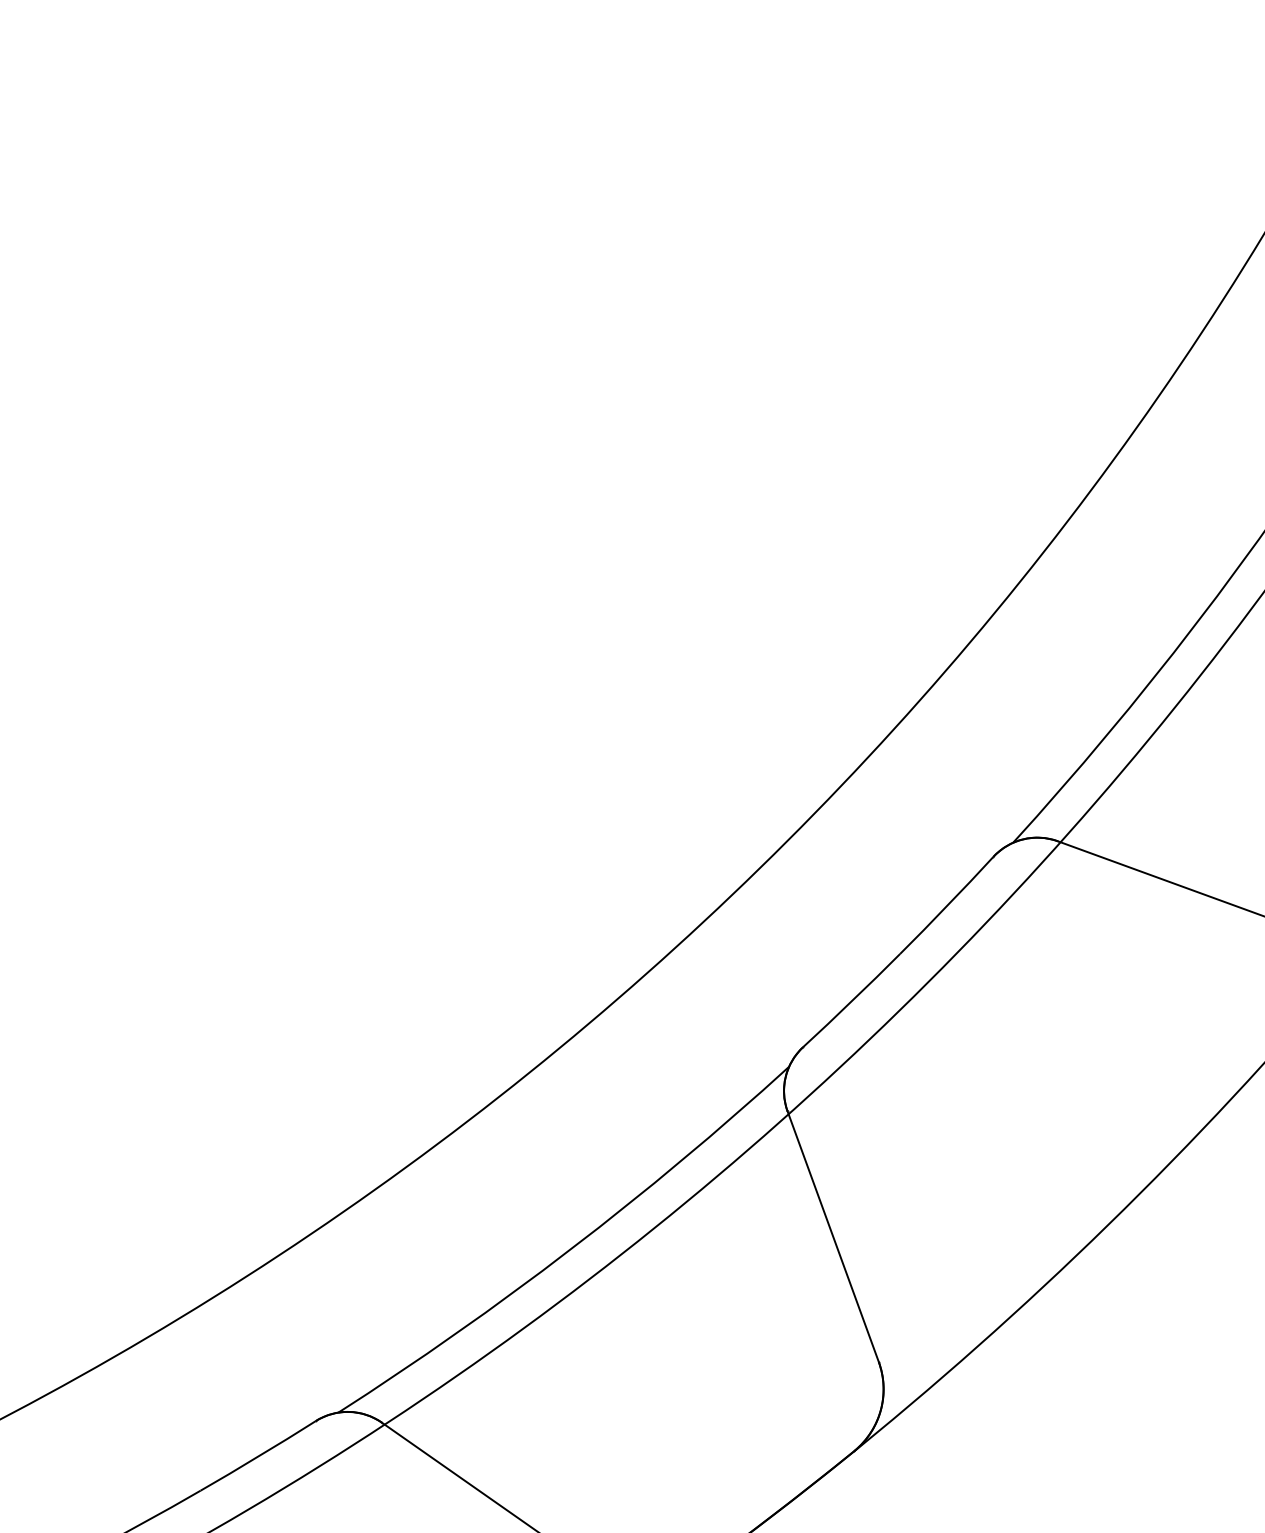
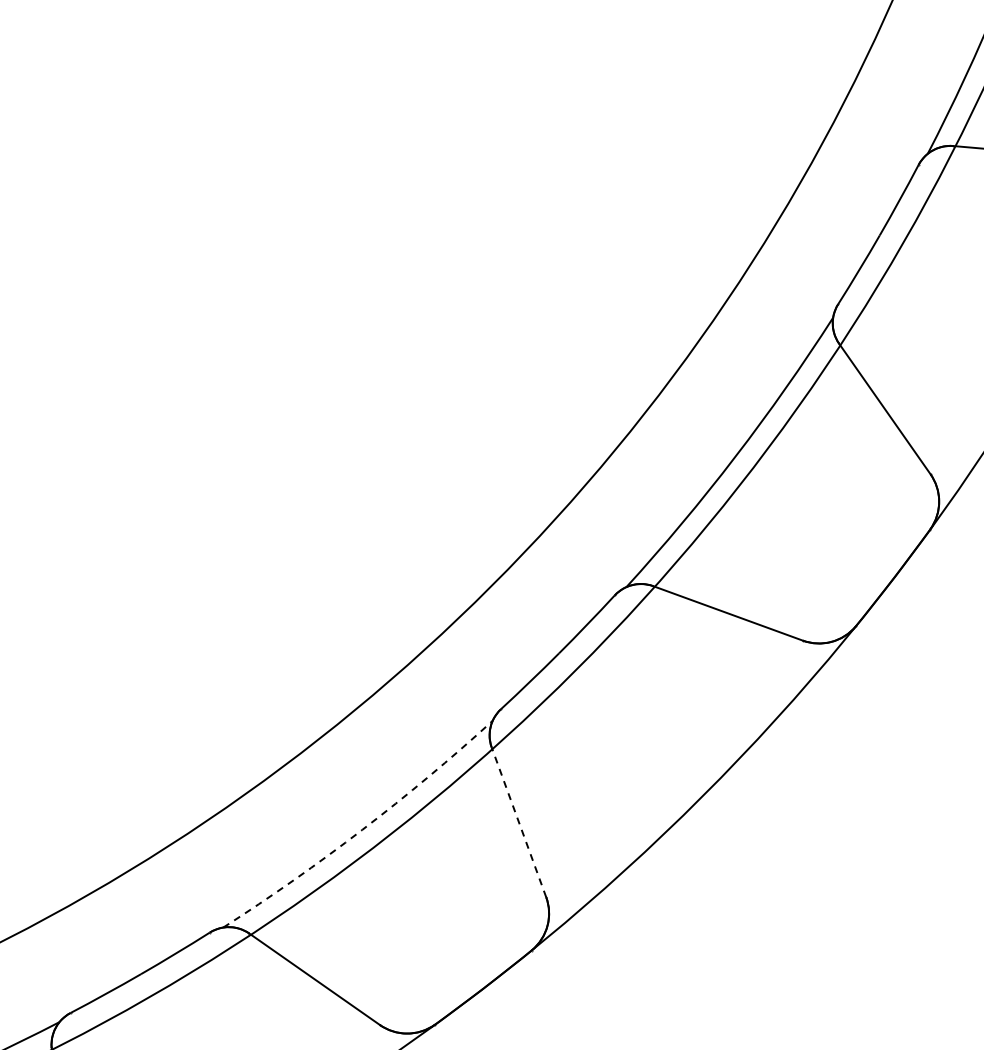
line: (834, 1236) -> (519, 822), solid -> dashed
arc: (571, 1248) -> (362, 829), solid -> dashed

